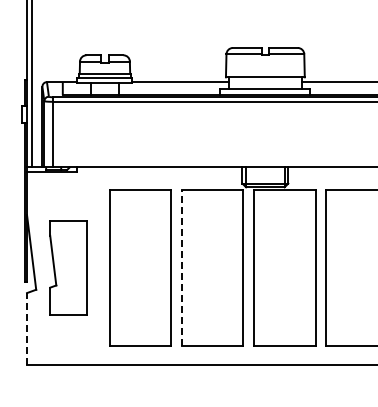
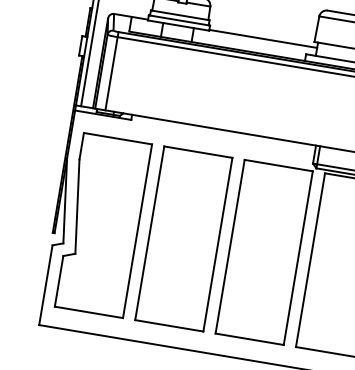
part: (68, 267) -> (103, 224), size x1.67
line: (182, 268) -> (230, 246), dashed -> solid
line: (27, 328) -> (46, 284), dashed -> solid

